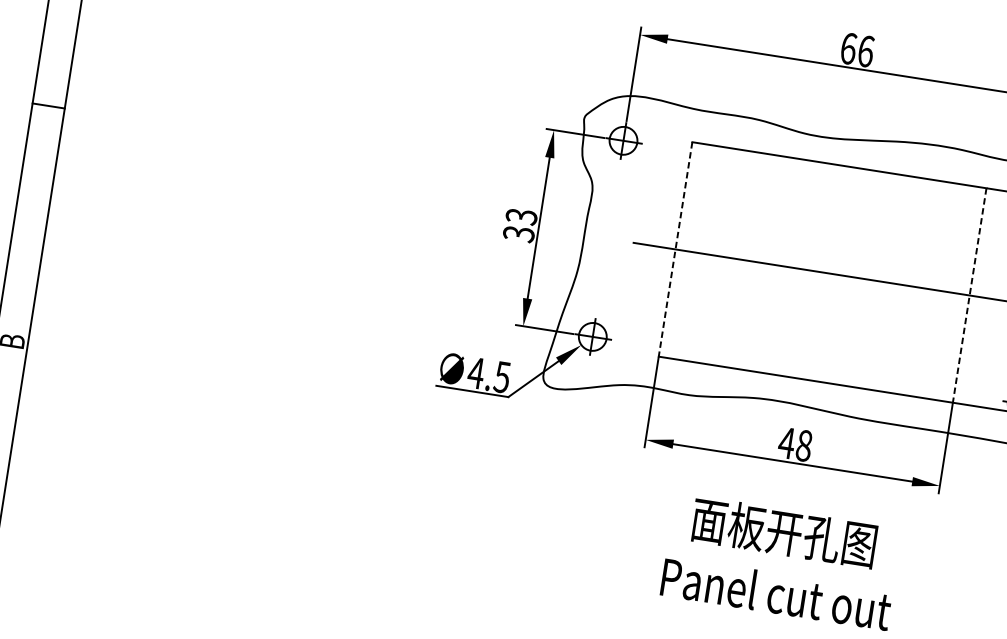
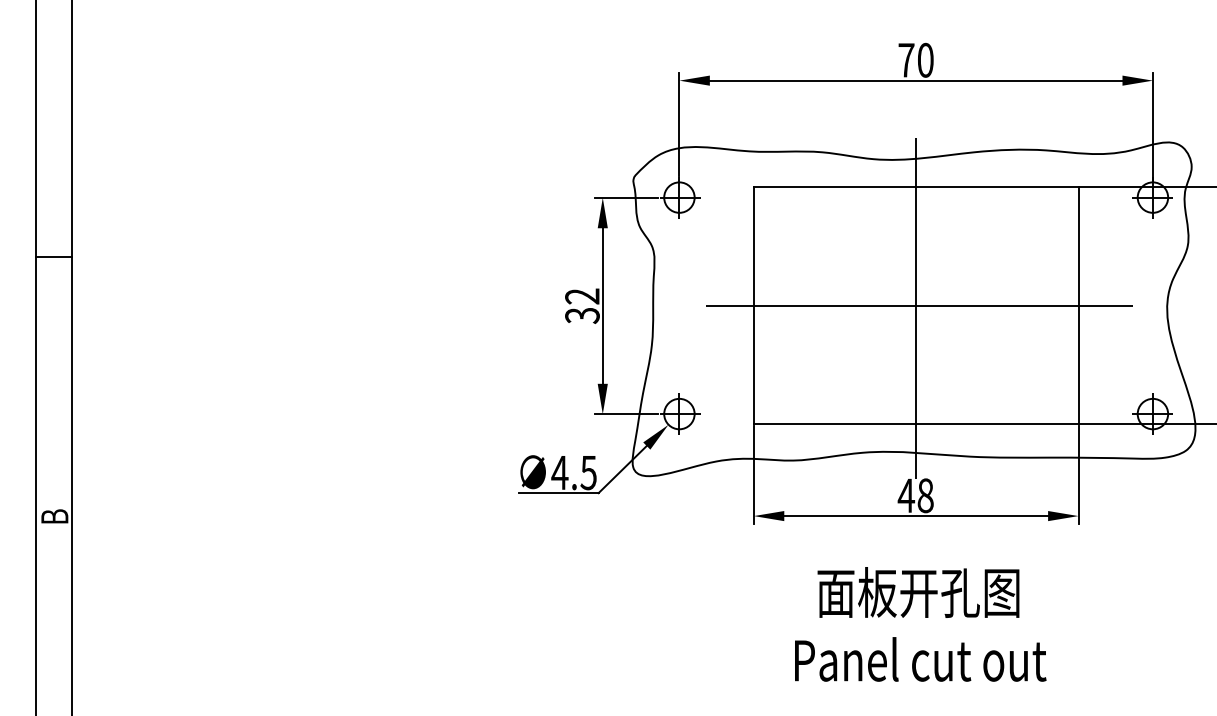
text: (856, 49) -> (915, 59), 66 -> 70
text: (521, 216) -> (582, 296), 33 -> 32
line: (675, 249) -> (753, 306), dashed -> solid
line: (822, 274) -> (916, 308), added
line: (969, 296) -> (1078, 306), dashed -> solid

